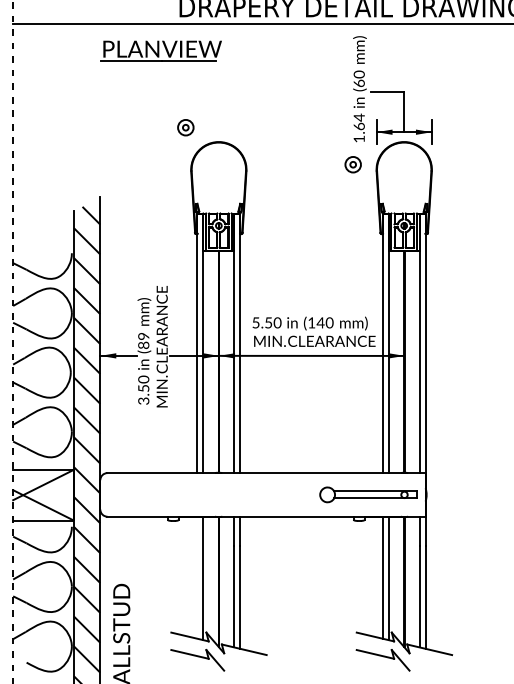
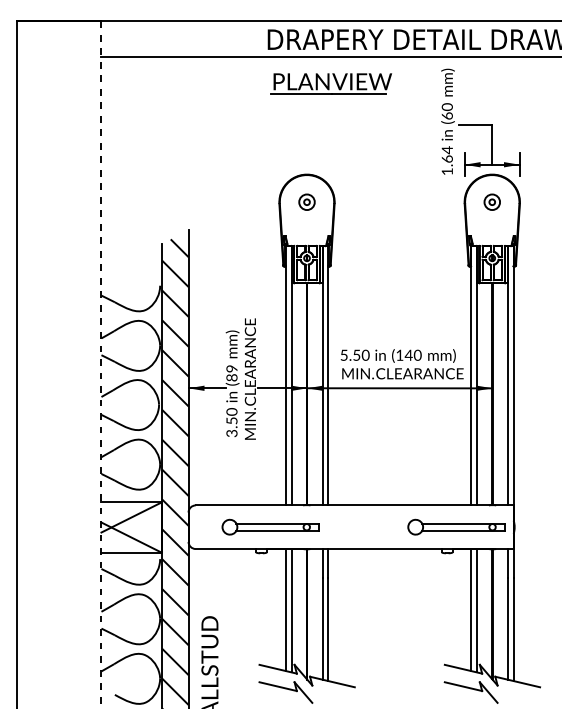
part: (161, 50) -> (331, 83), moved
part: (185, 126) -> (306, 201), moved
part: (352, 163) -> (491, 201), moved
part: (182, 494) -> (270, 526), added
line: (197, 578) -> (285, 610), added

